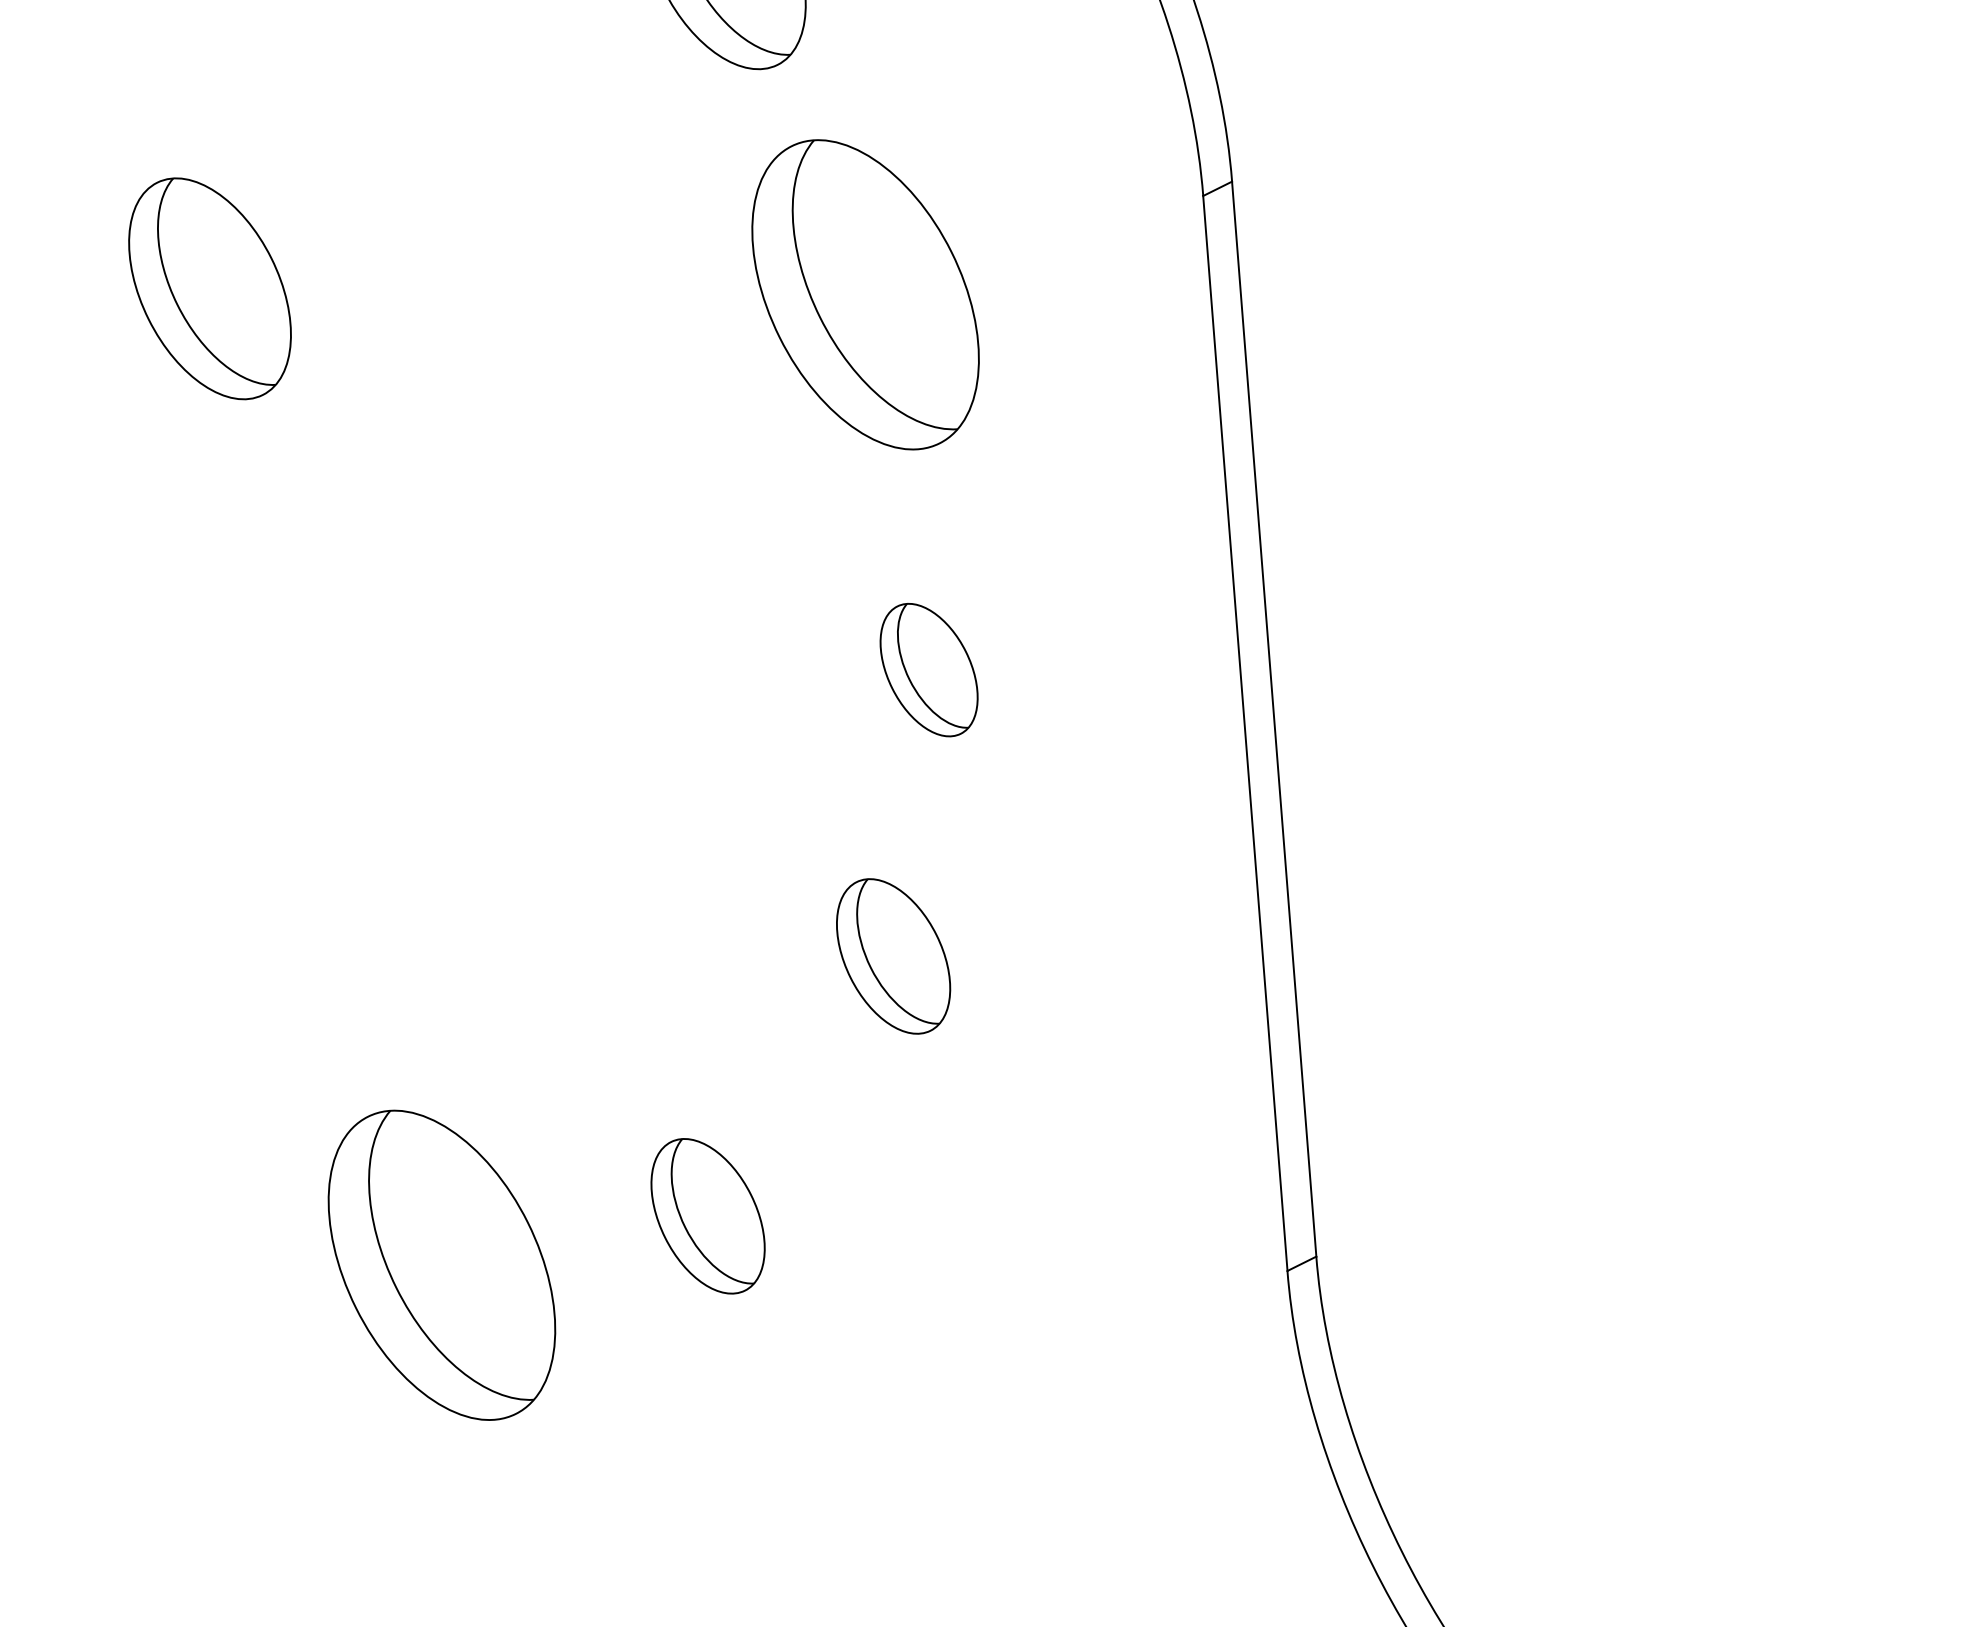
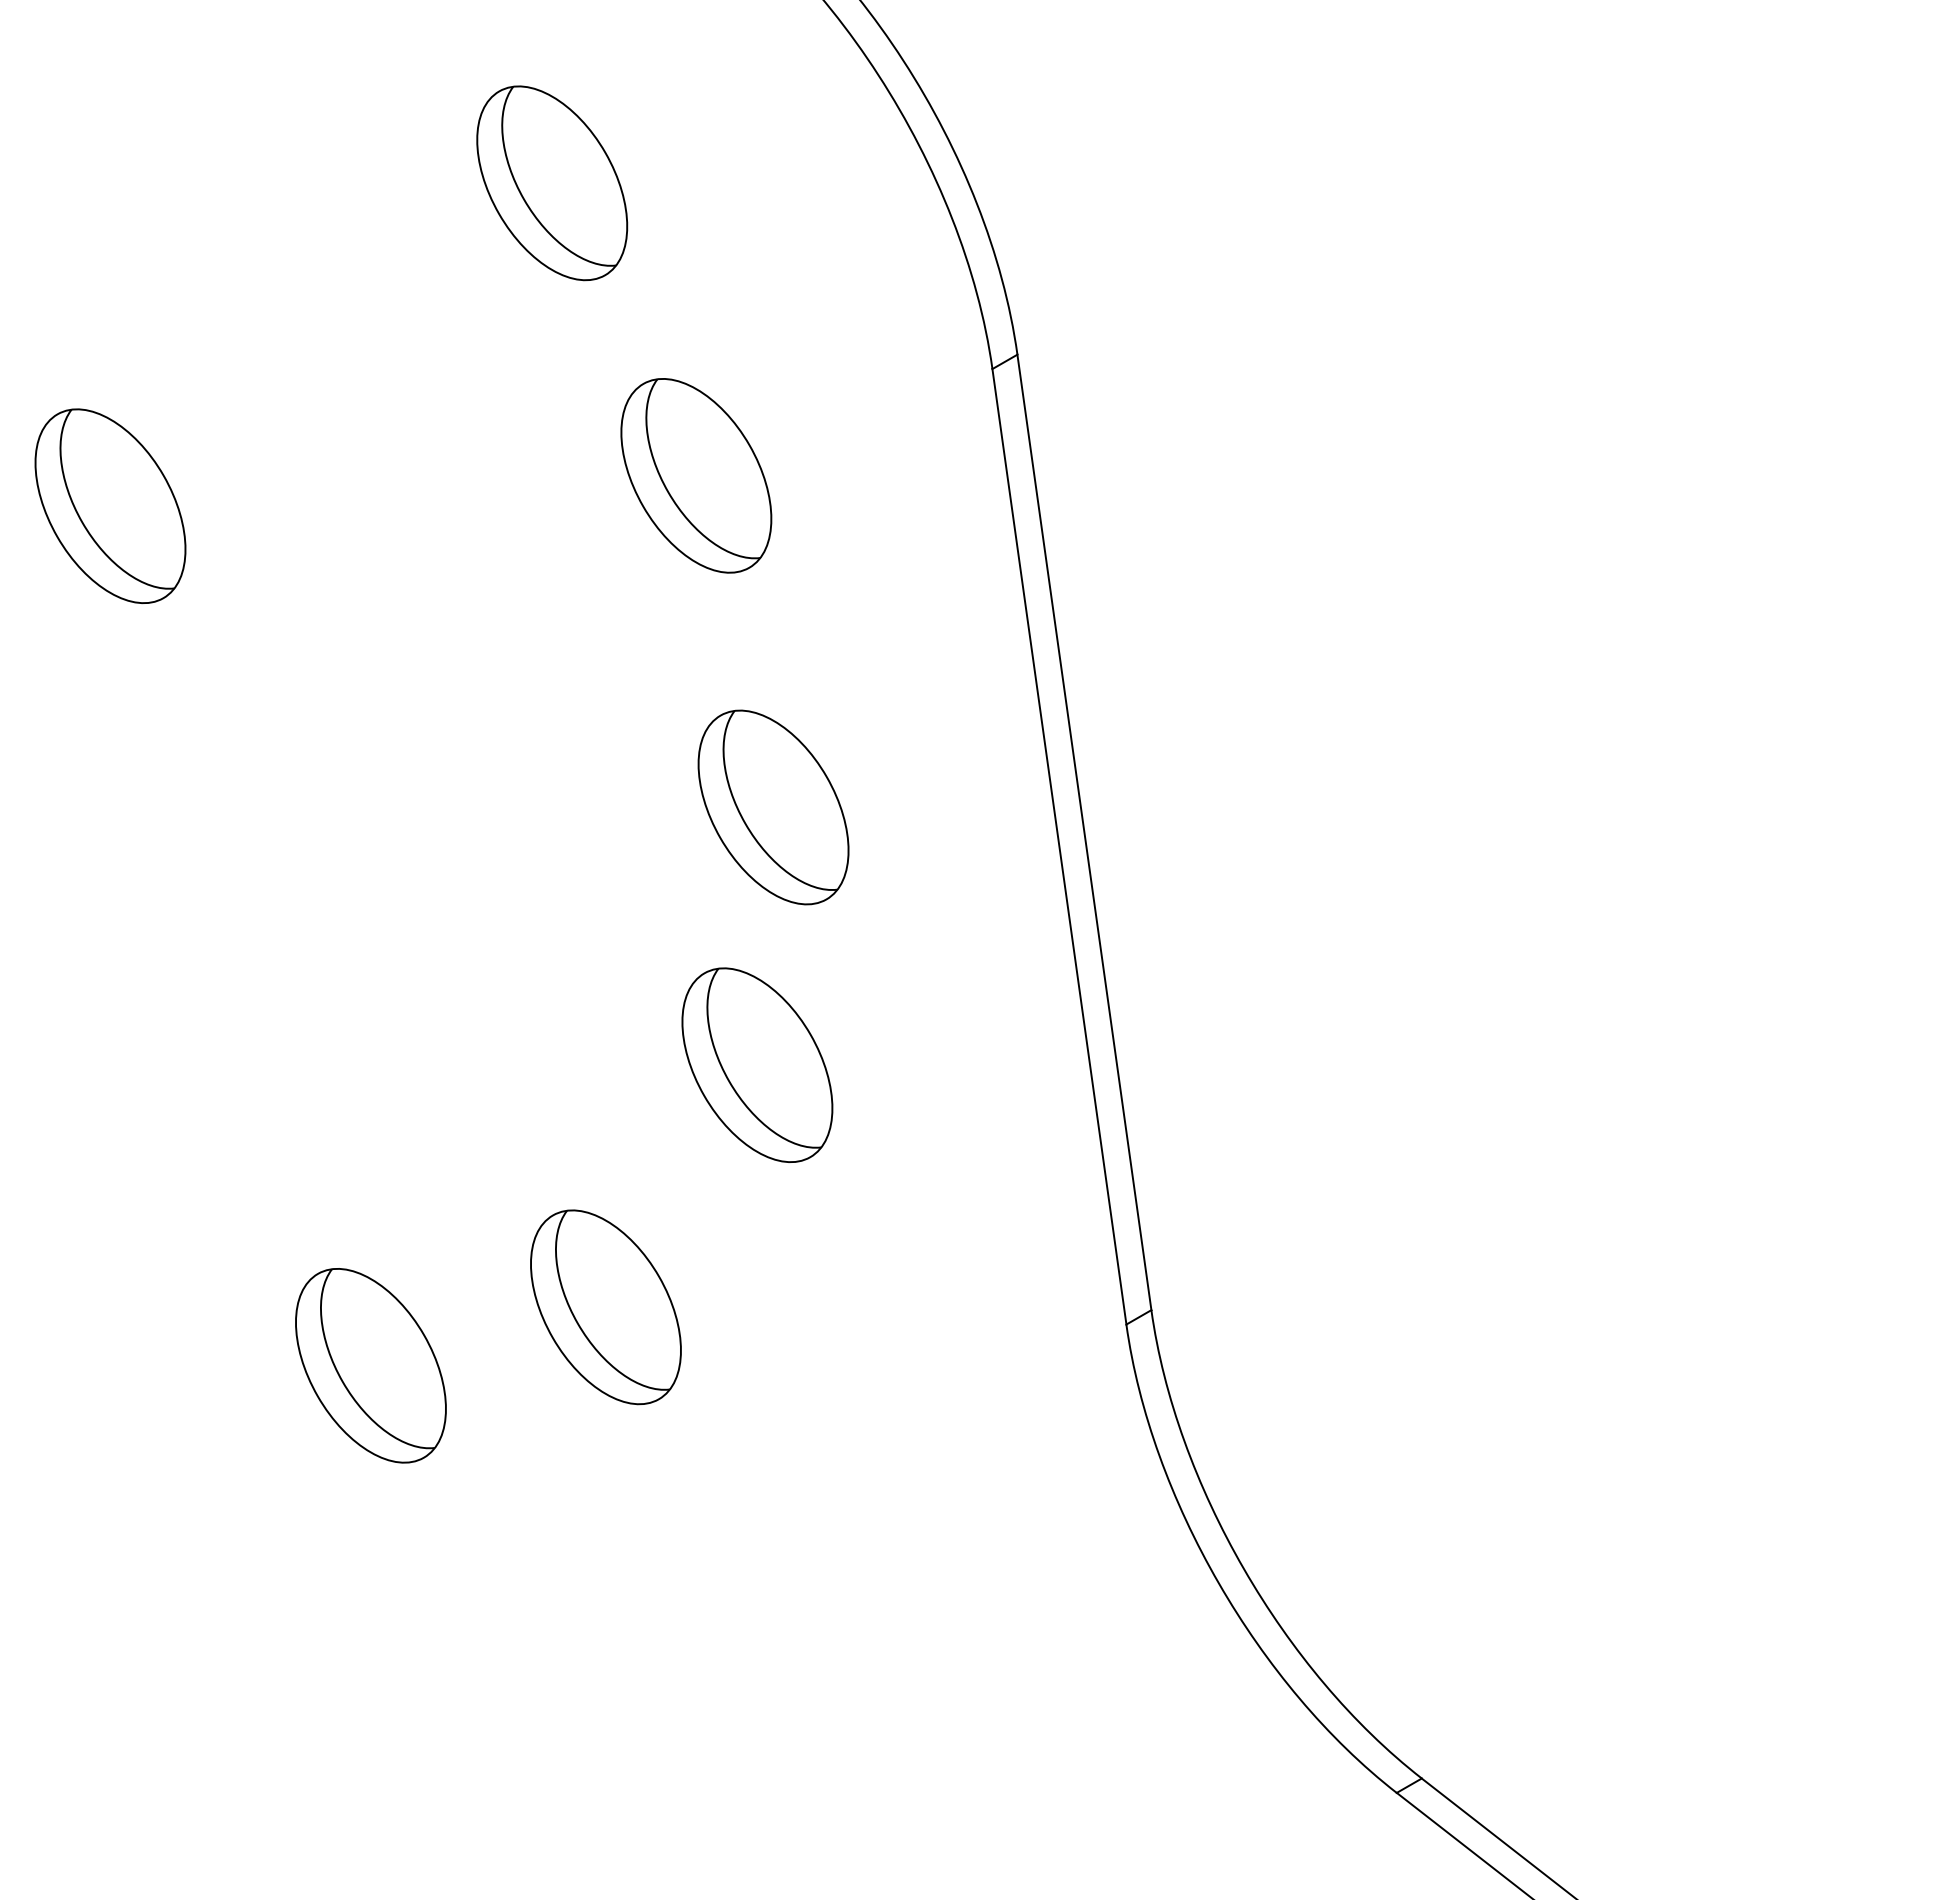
part: (865, 294) -> (696, 475), size x0.71
part: (929, 670) -> (773, 807), size x1.67
part: (893, 955) -> (757, 1064), size x1.43
part: (707, 1216) -> (605, 1307), size x1.43
part: (441, 1265) -> (370, 1365), size x0.71

